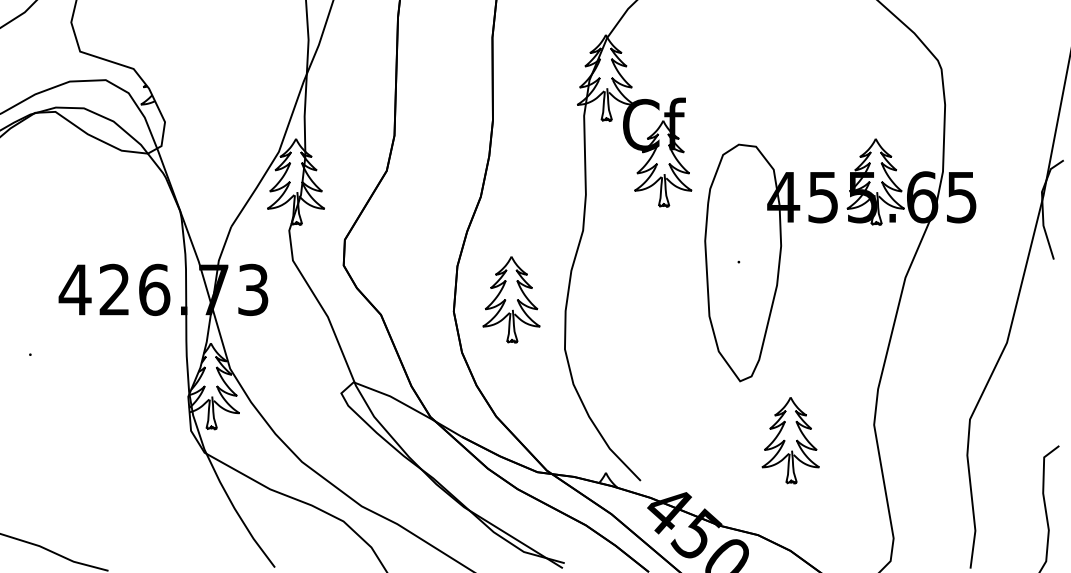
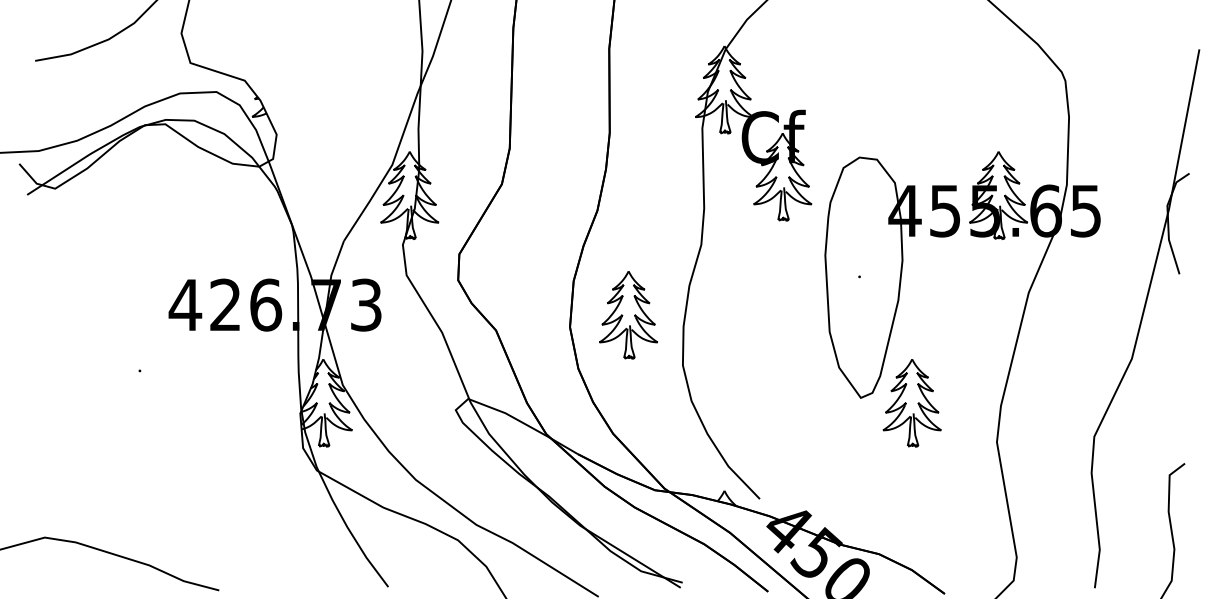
part: (790, 440) -> (911, 403), moved

